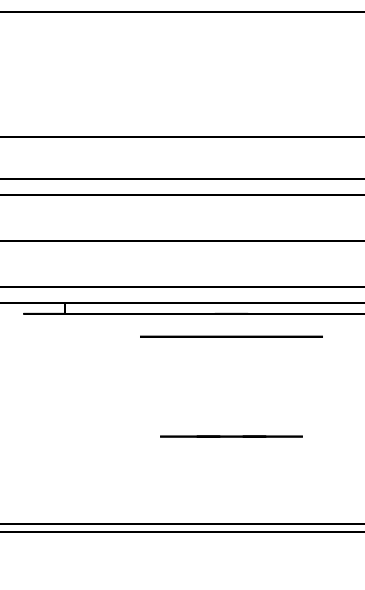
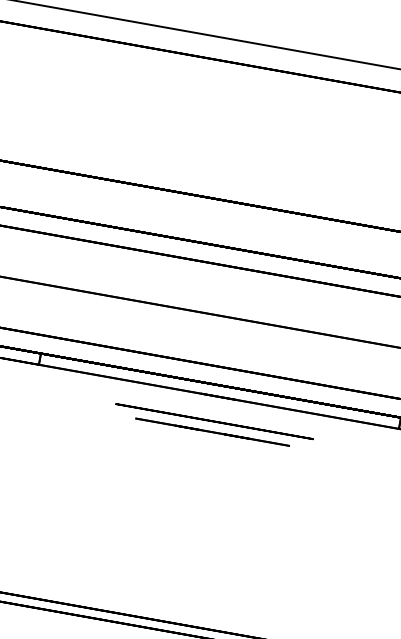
line: (231, 436) -> (212, 432), moved

